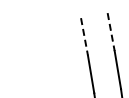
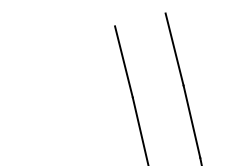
line: (111, 32) -> (175, 50), dashed -> solid
line: (84, 37) -> (123, 63), dashed -> solid

